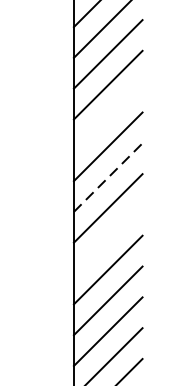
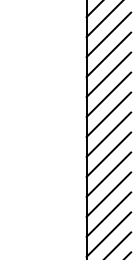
line: (107, 115) -> (108, 74), added
line: (109, 177) -> (109, 114), dashed -> solid
line: (107, 238) -> (108, 154), added

